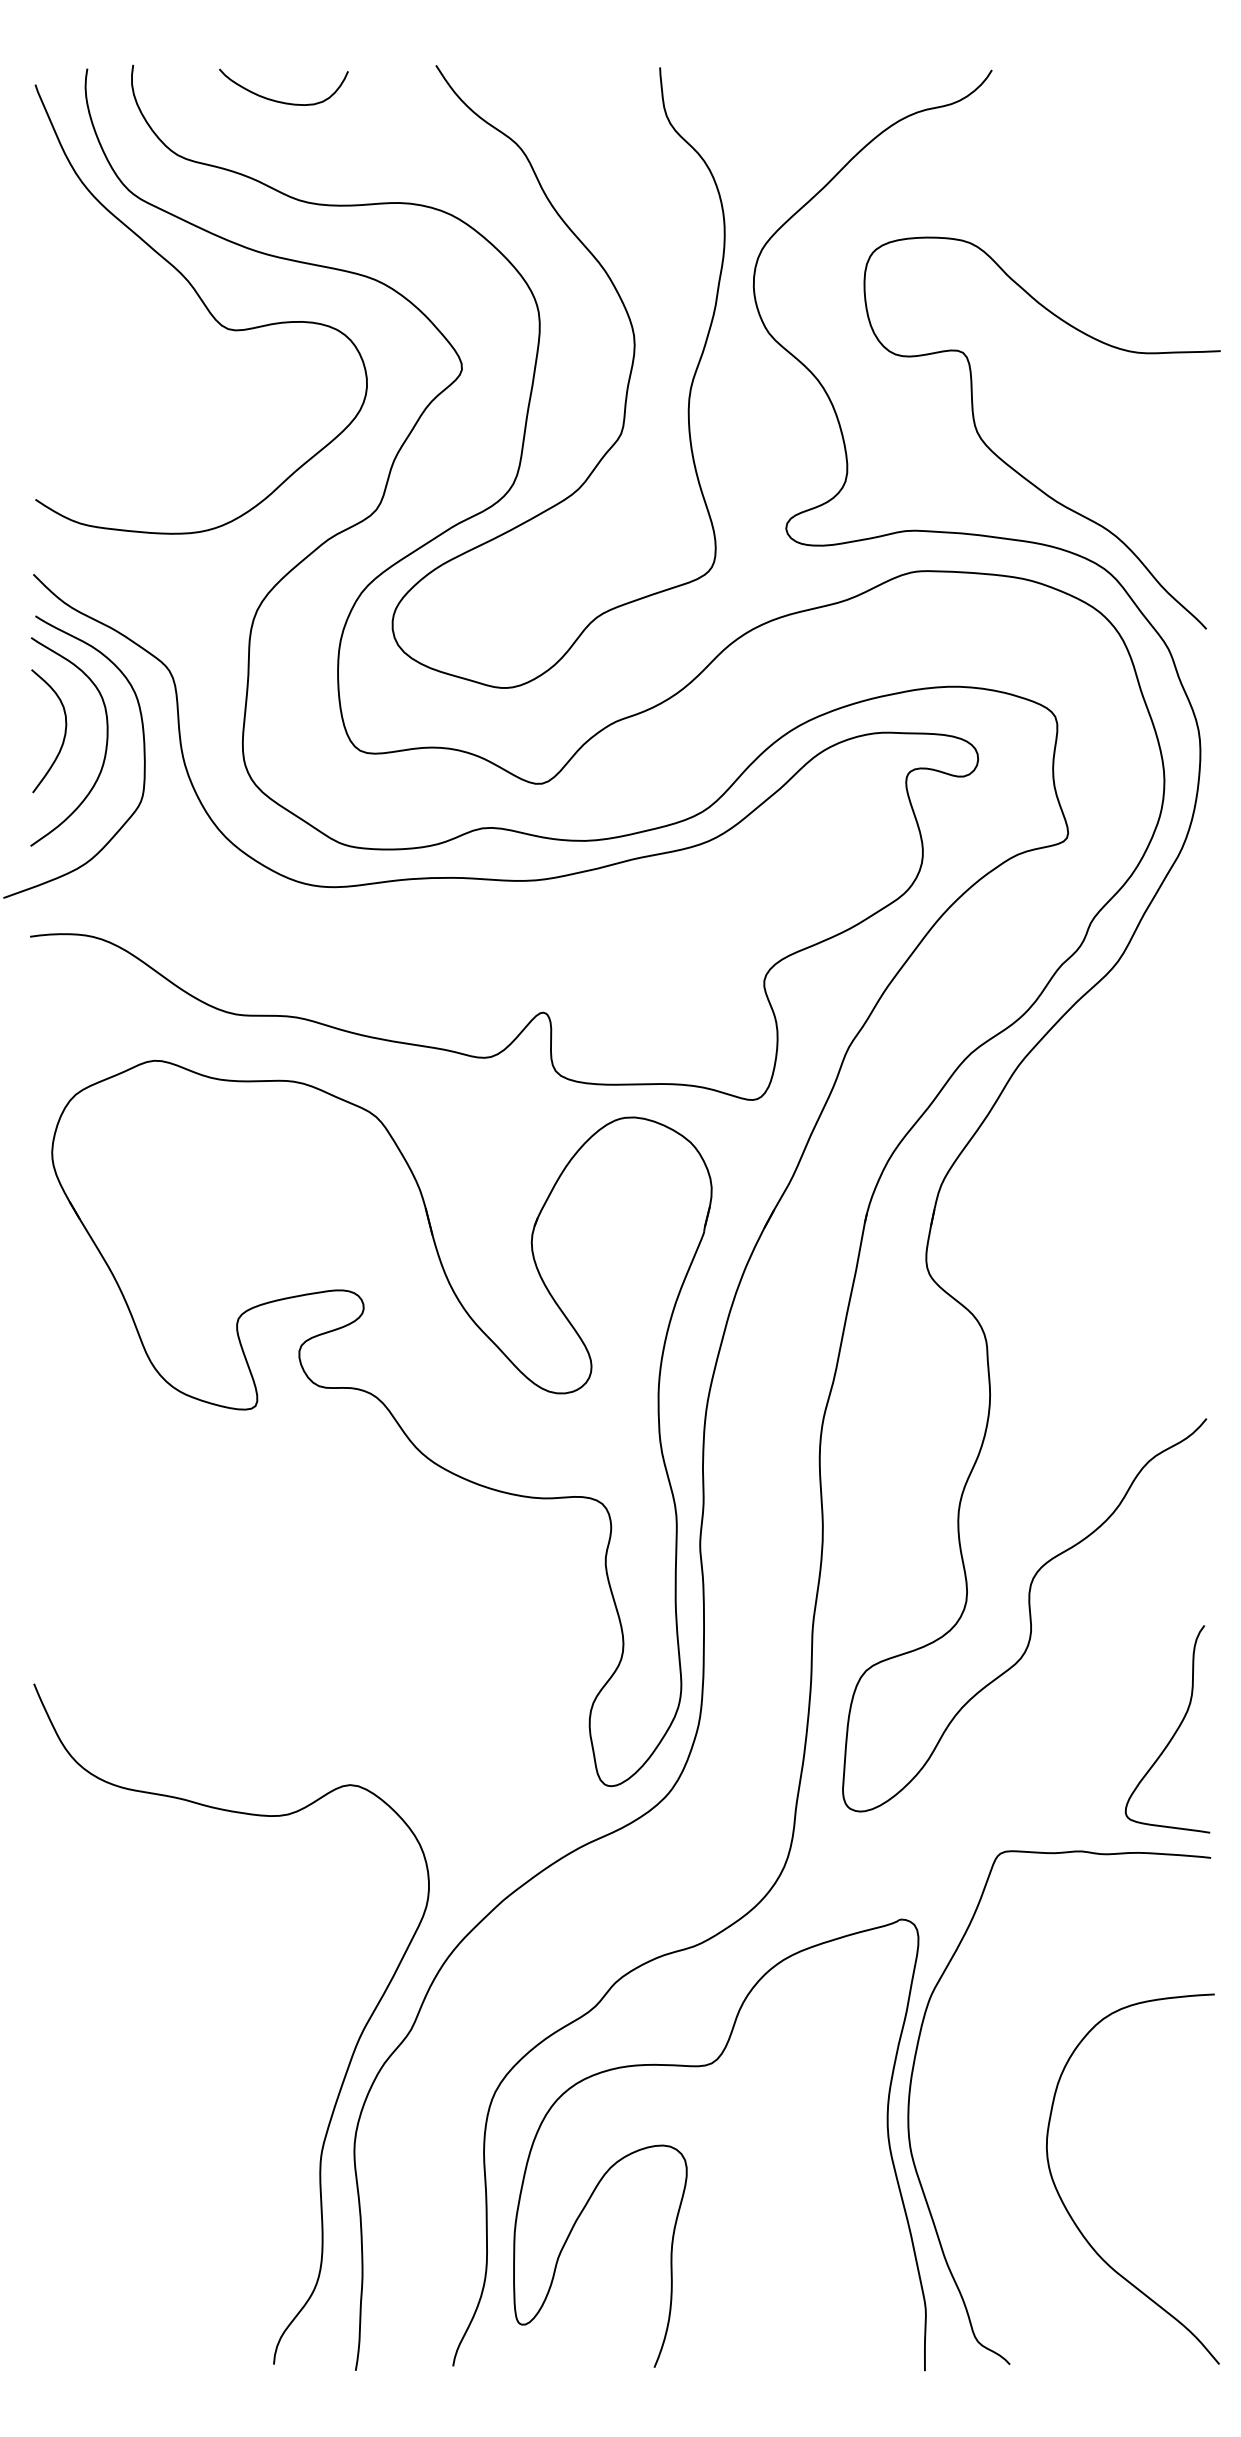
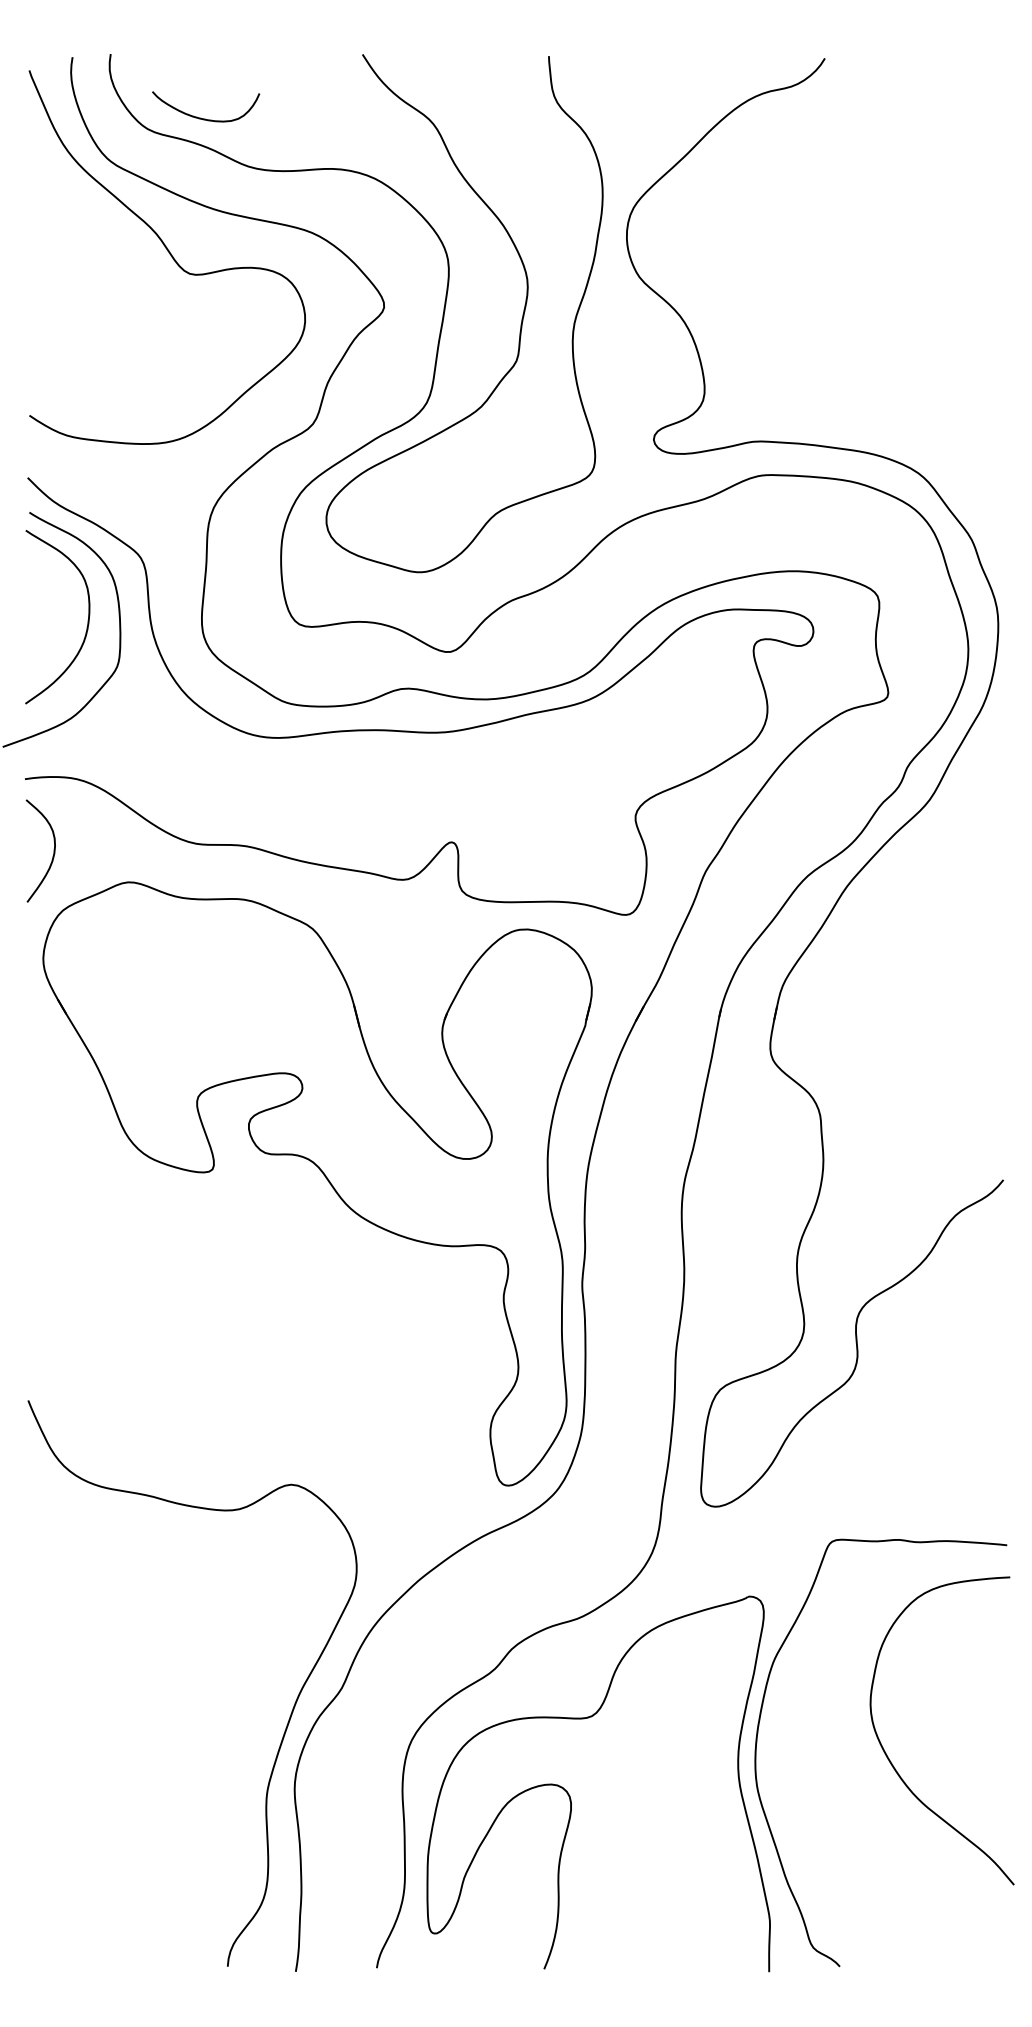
curve: (282, 101) -> (204, 118), moved
curve: (1015, 469) -> (844, 390), removed
curve: (63, 736) -> (52, 855), moved
curve: (1174, 1732) -> (976, 1440), removed
curve: (1071, 2215) -> (891, 1761), moved

